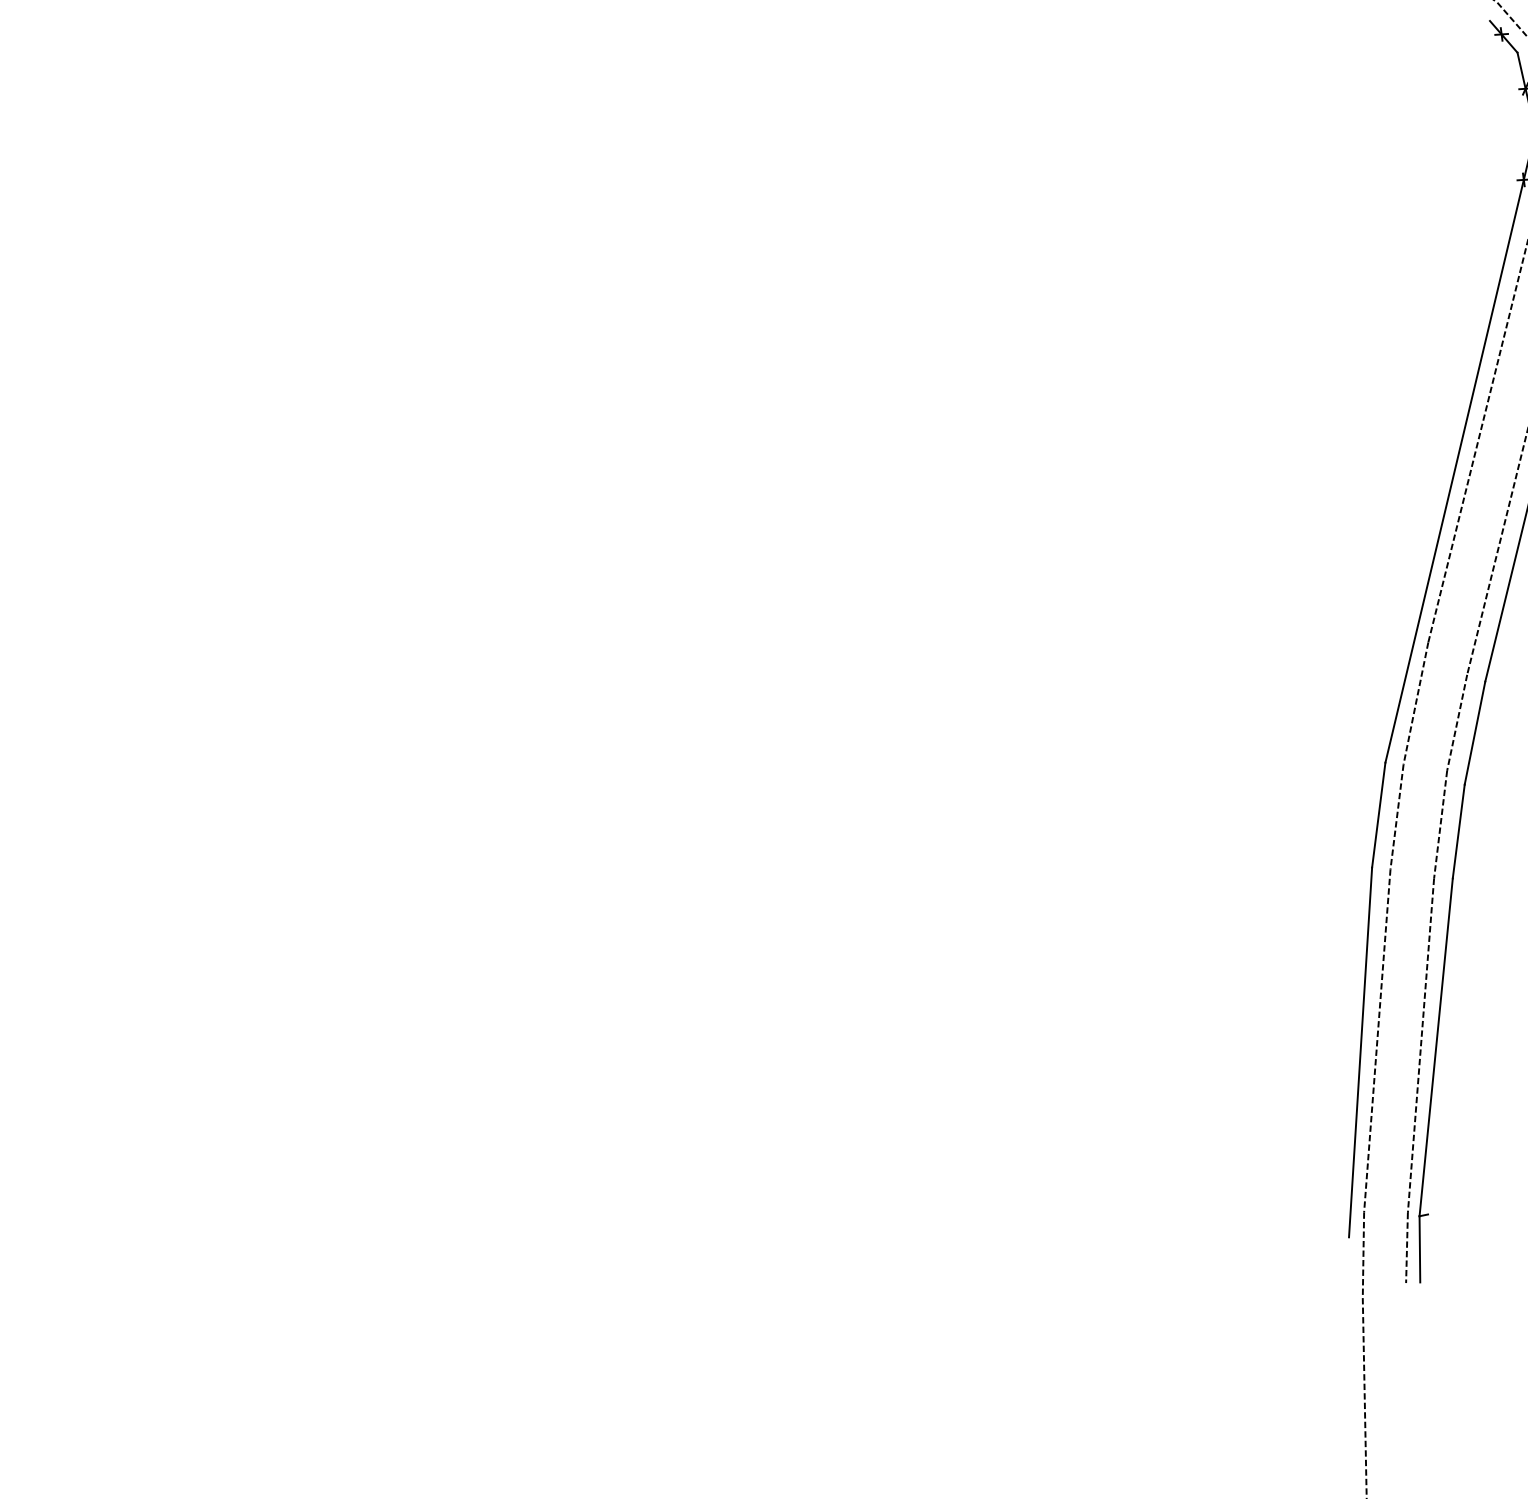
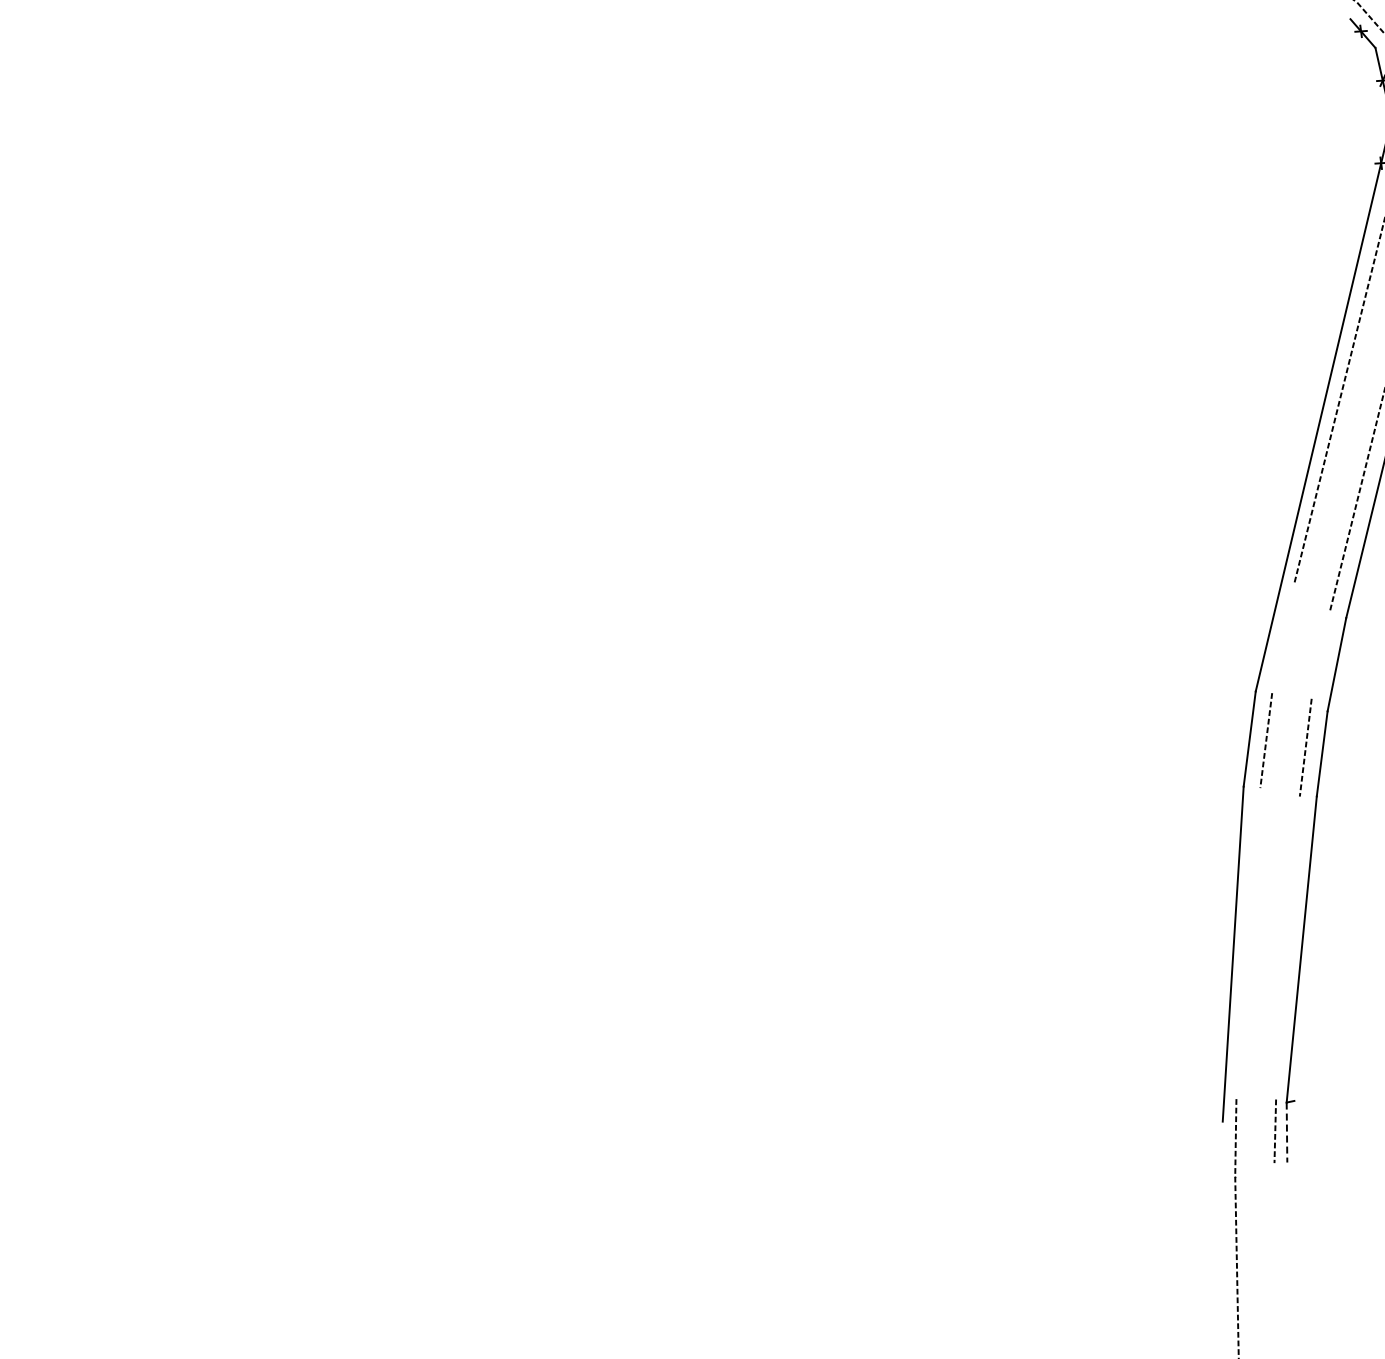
line: (1416, 703) -> (1283, 637), removed
line: (1456, 721) -> (1320, 654), removed
line: (1377, 1040) -> (1248, 943), removed
line: (1420, 1045) -> (1287, 947), removed
line: (1420, 1249) -> (1287, 1132), solid -> dashed

